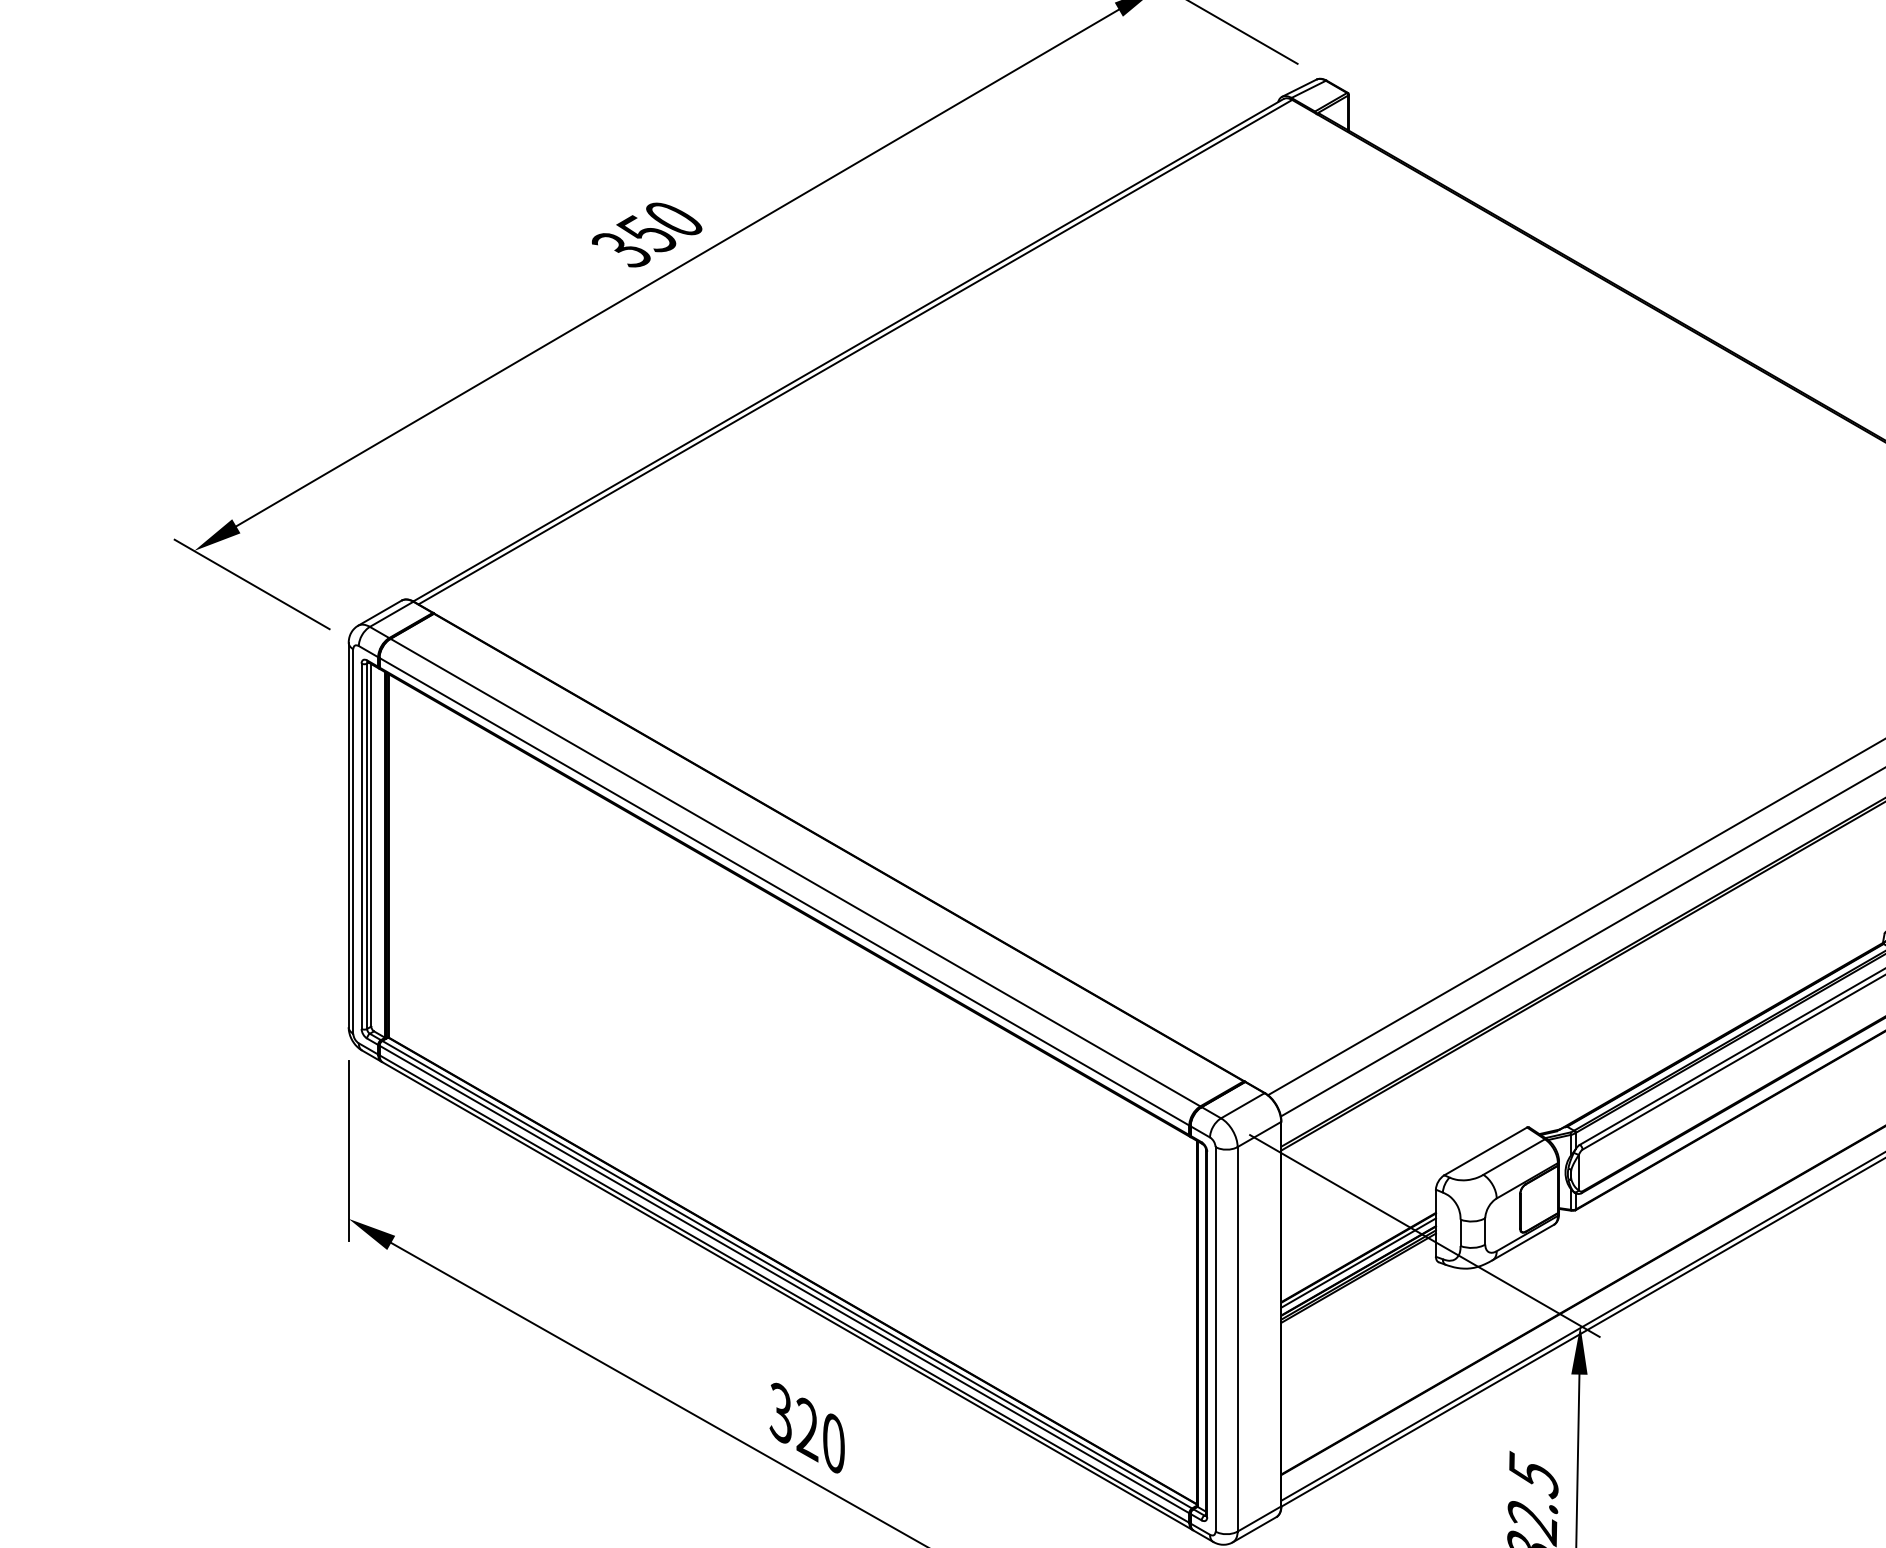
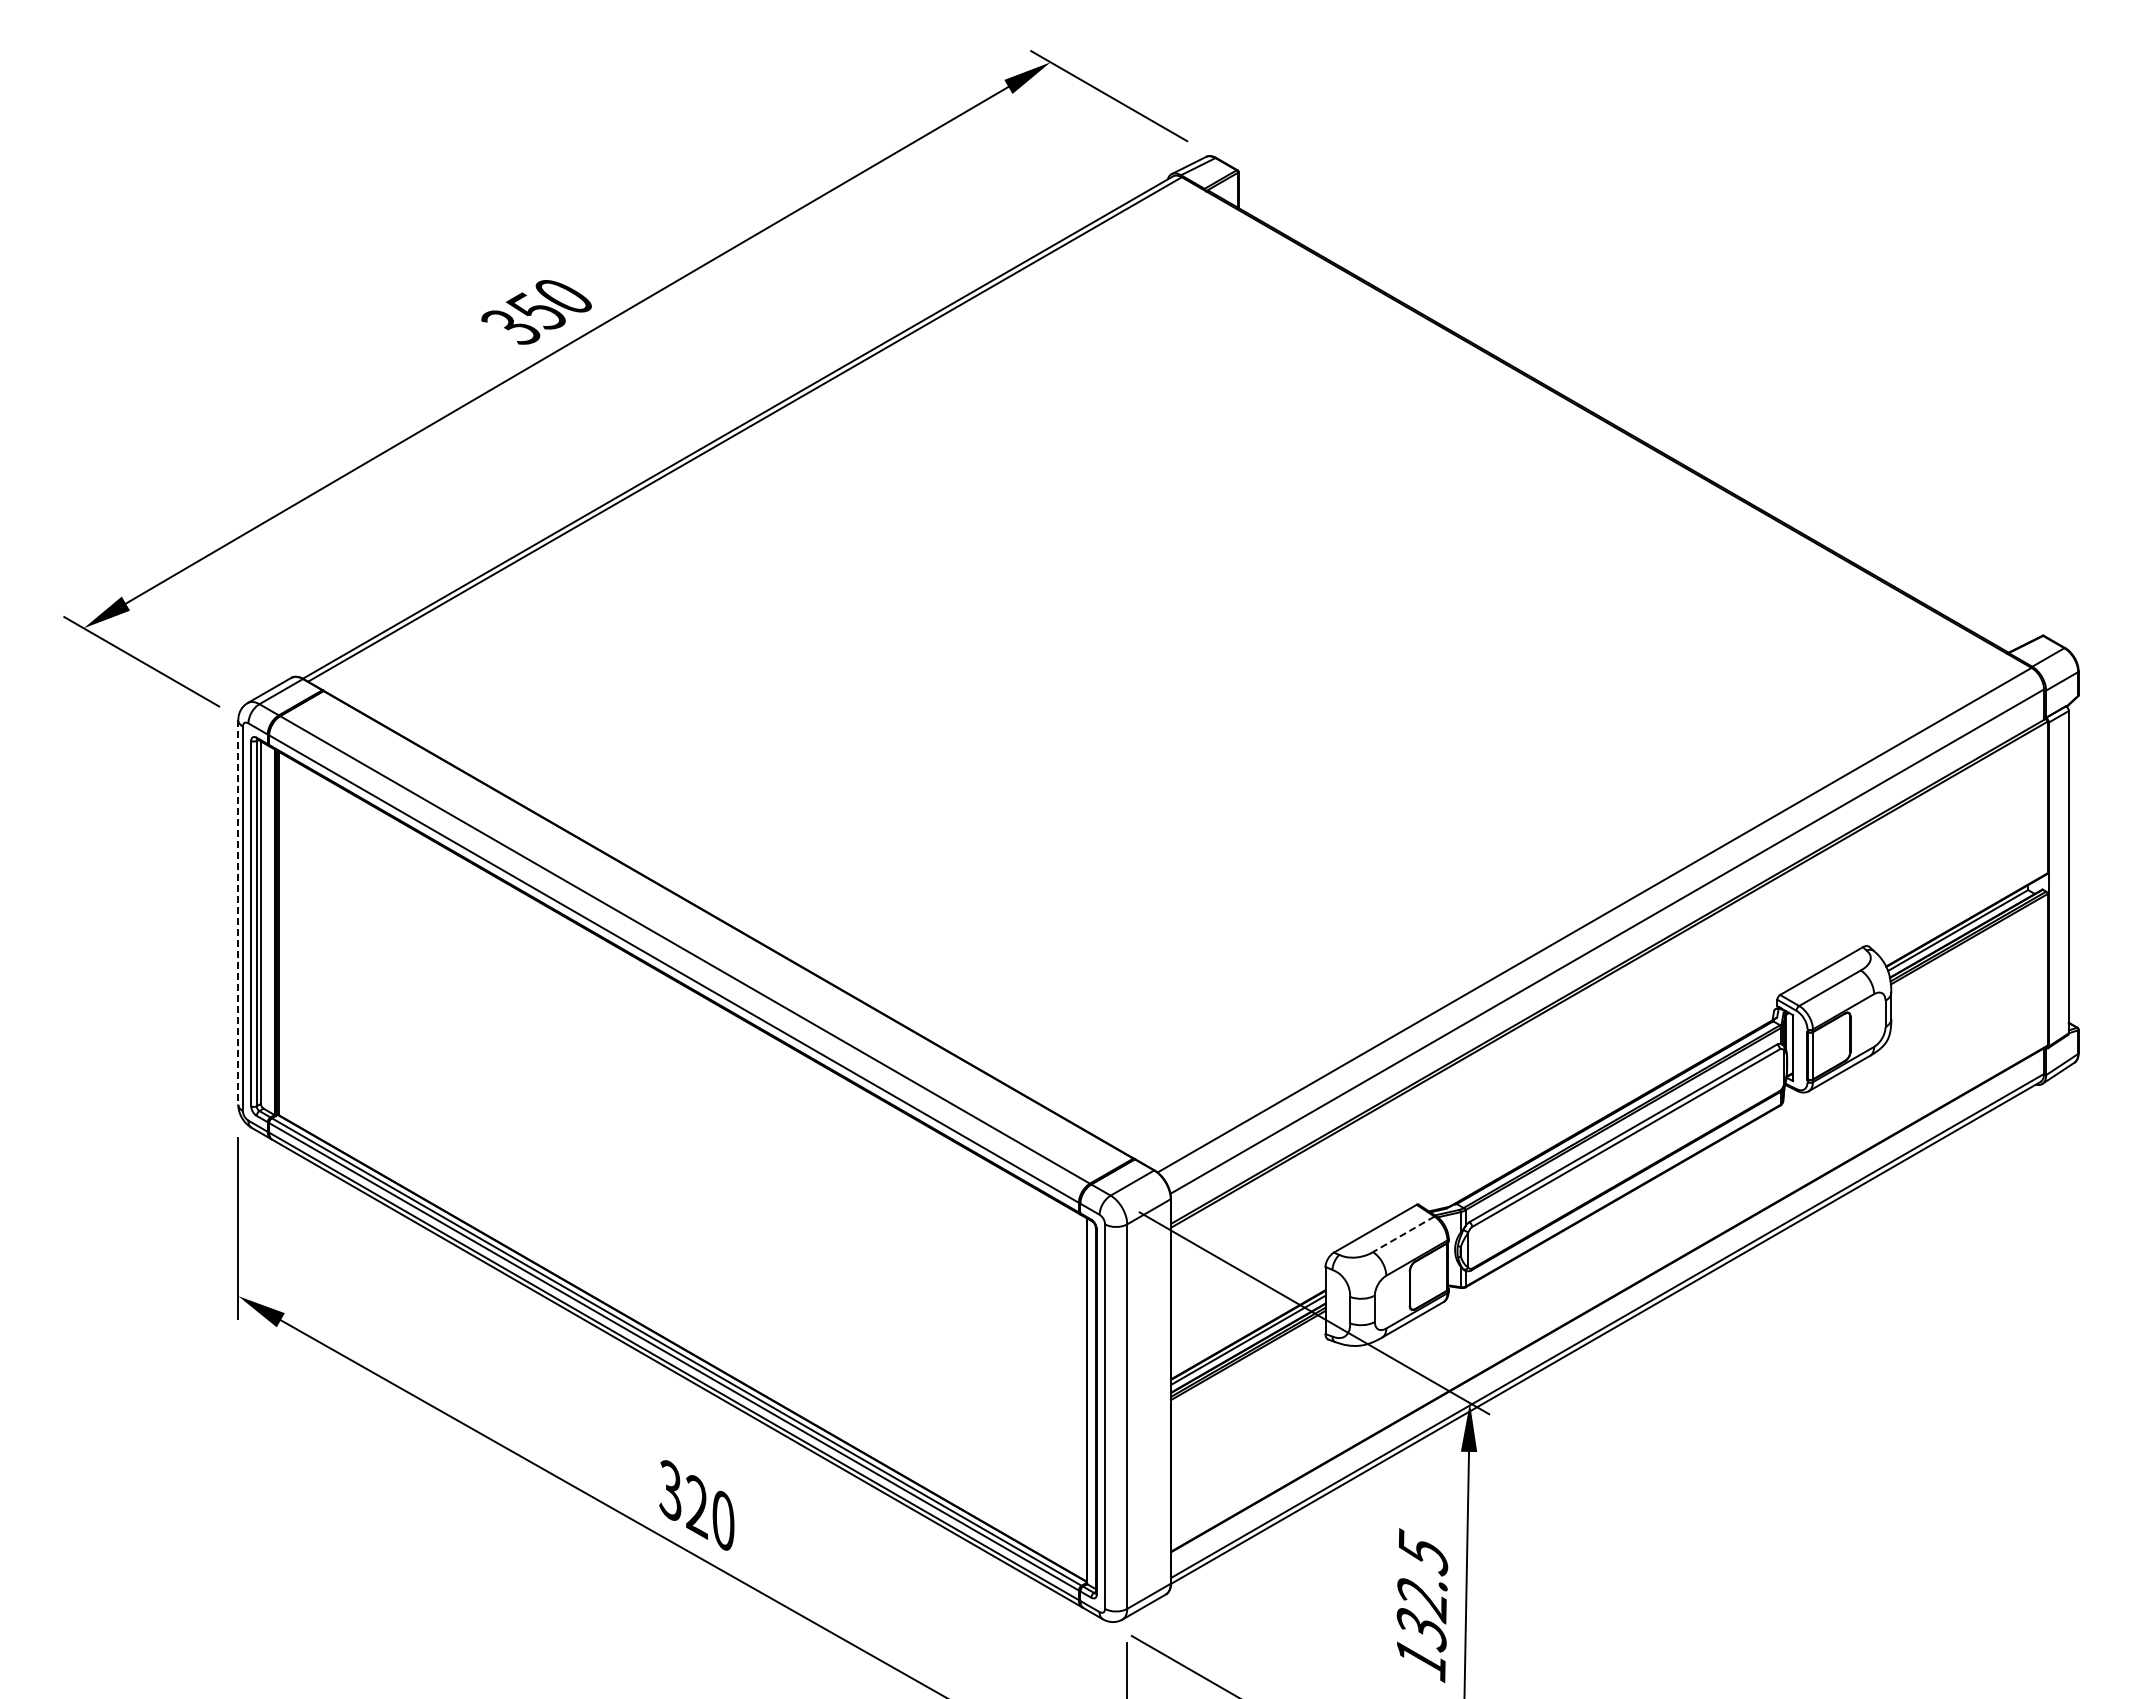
line: (348, 835) -> (238, 912), solid -> dashed
line: (1513, 1157) -> (1403, 1234), solid -> dashed

